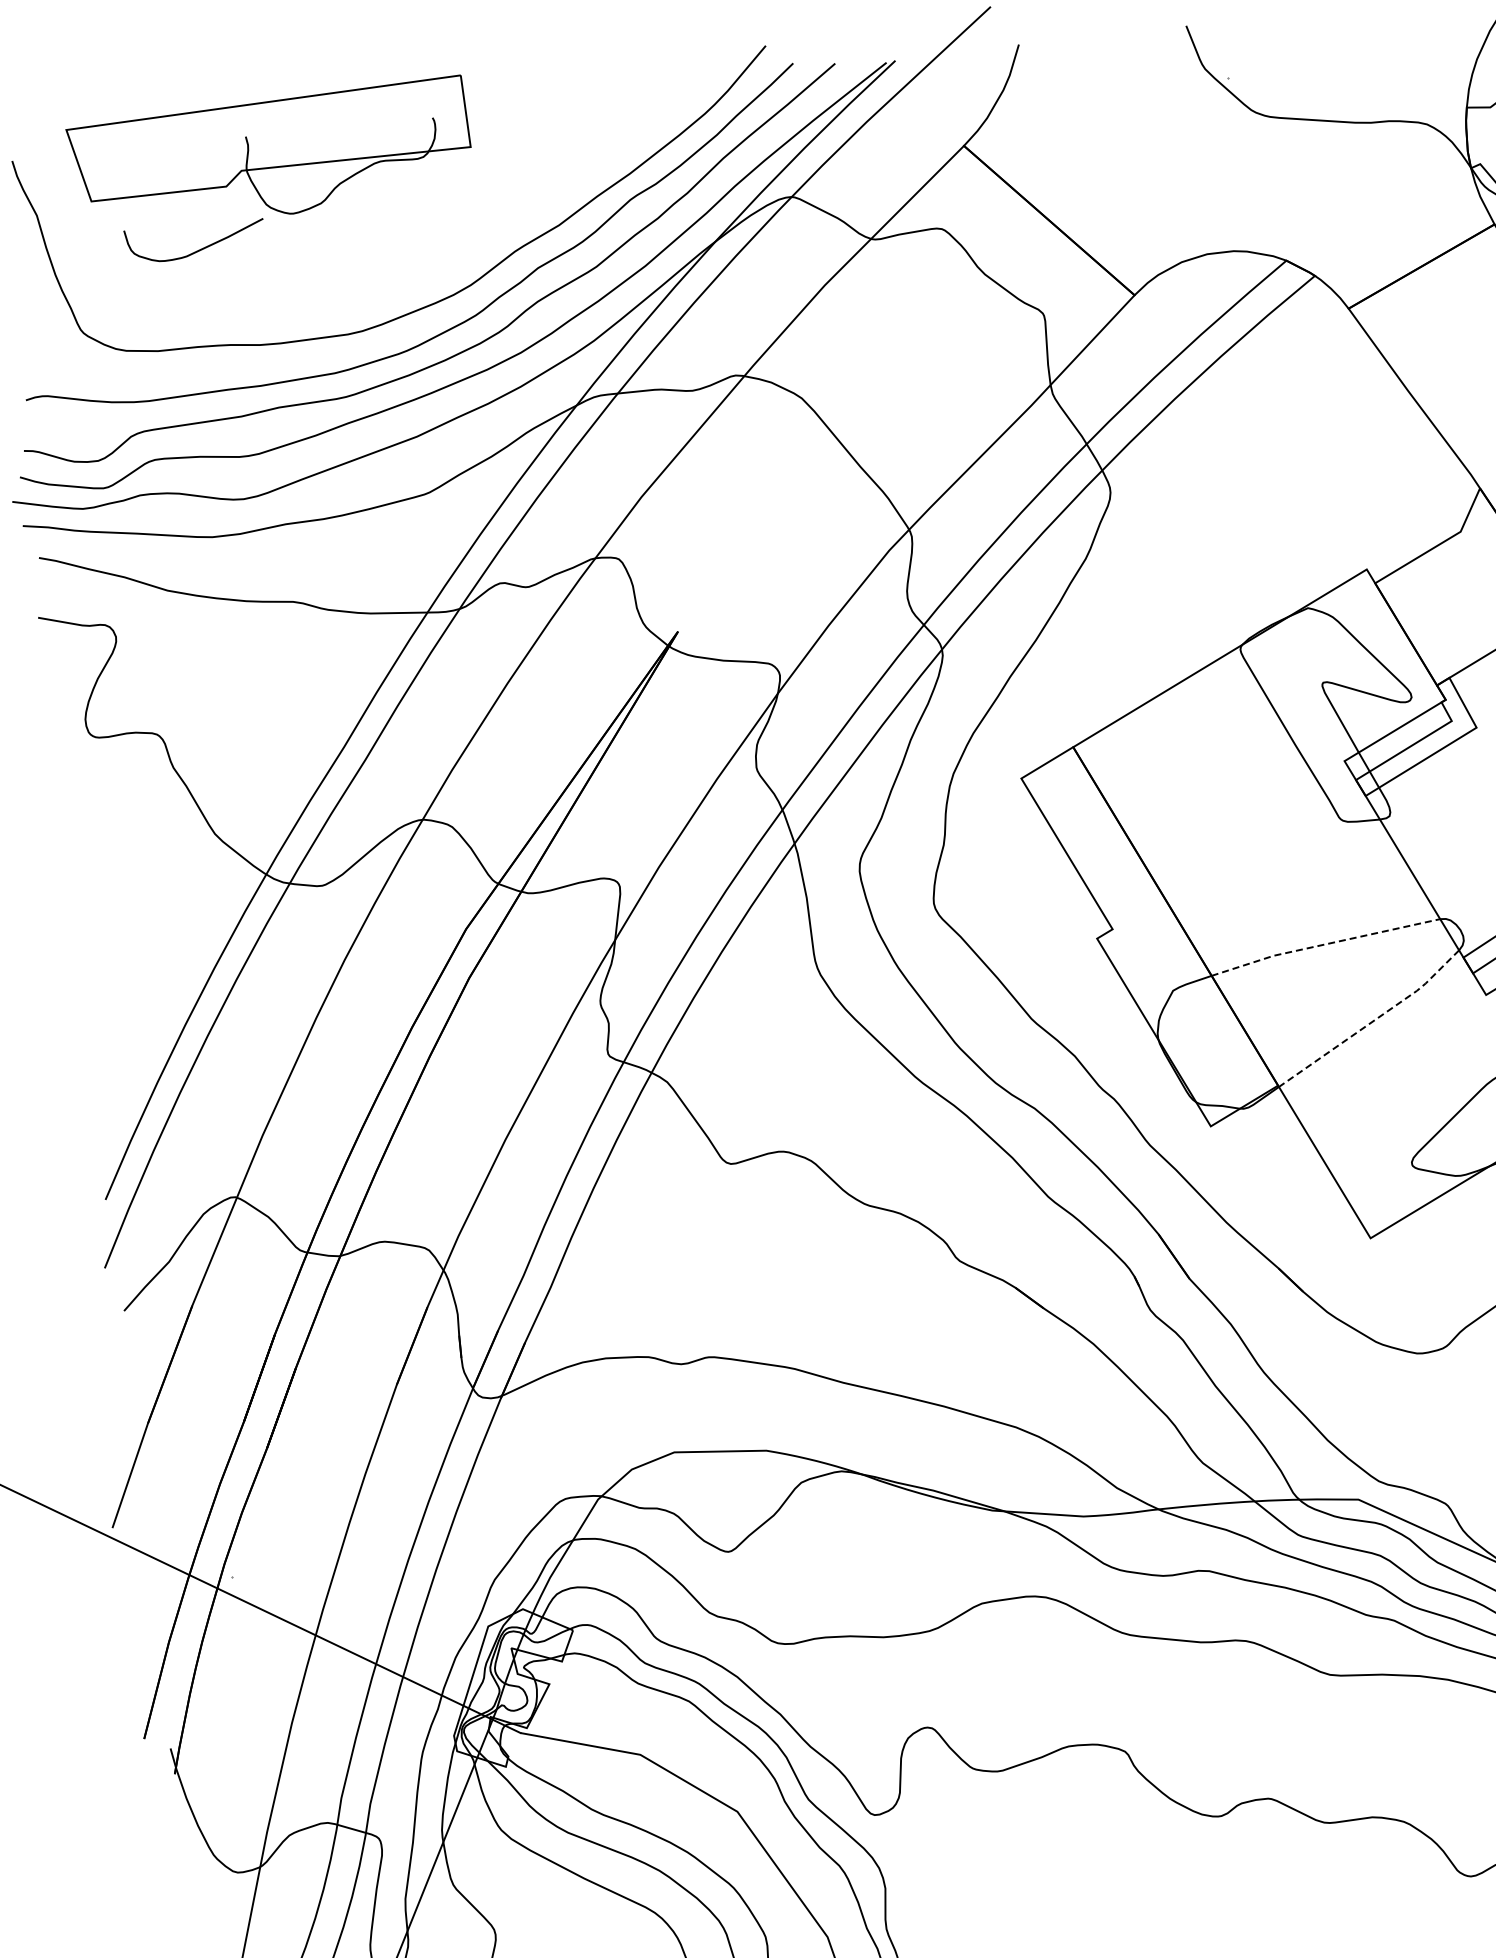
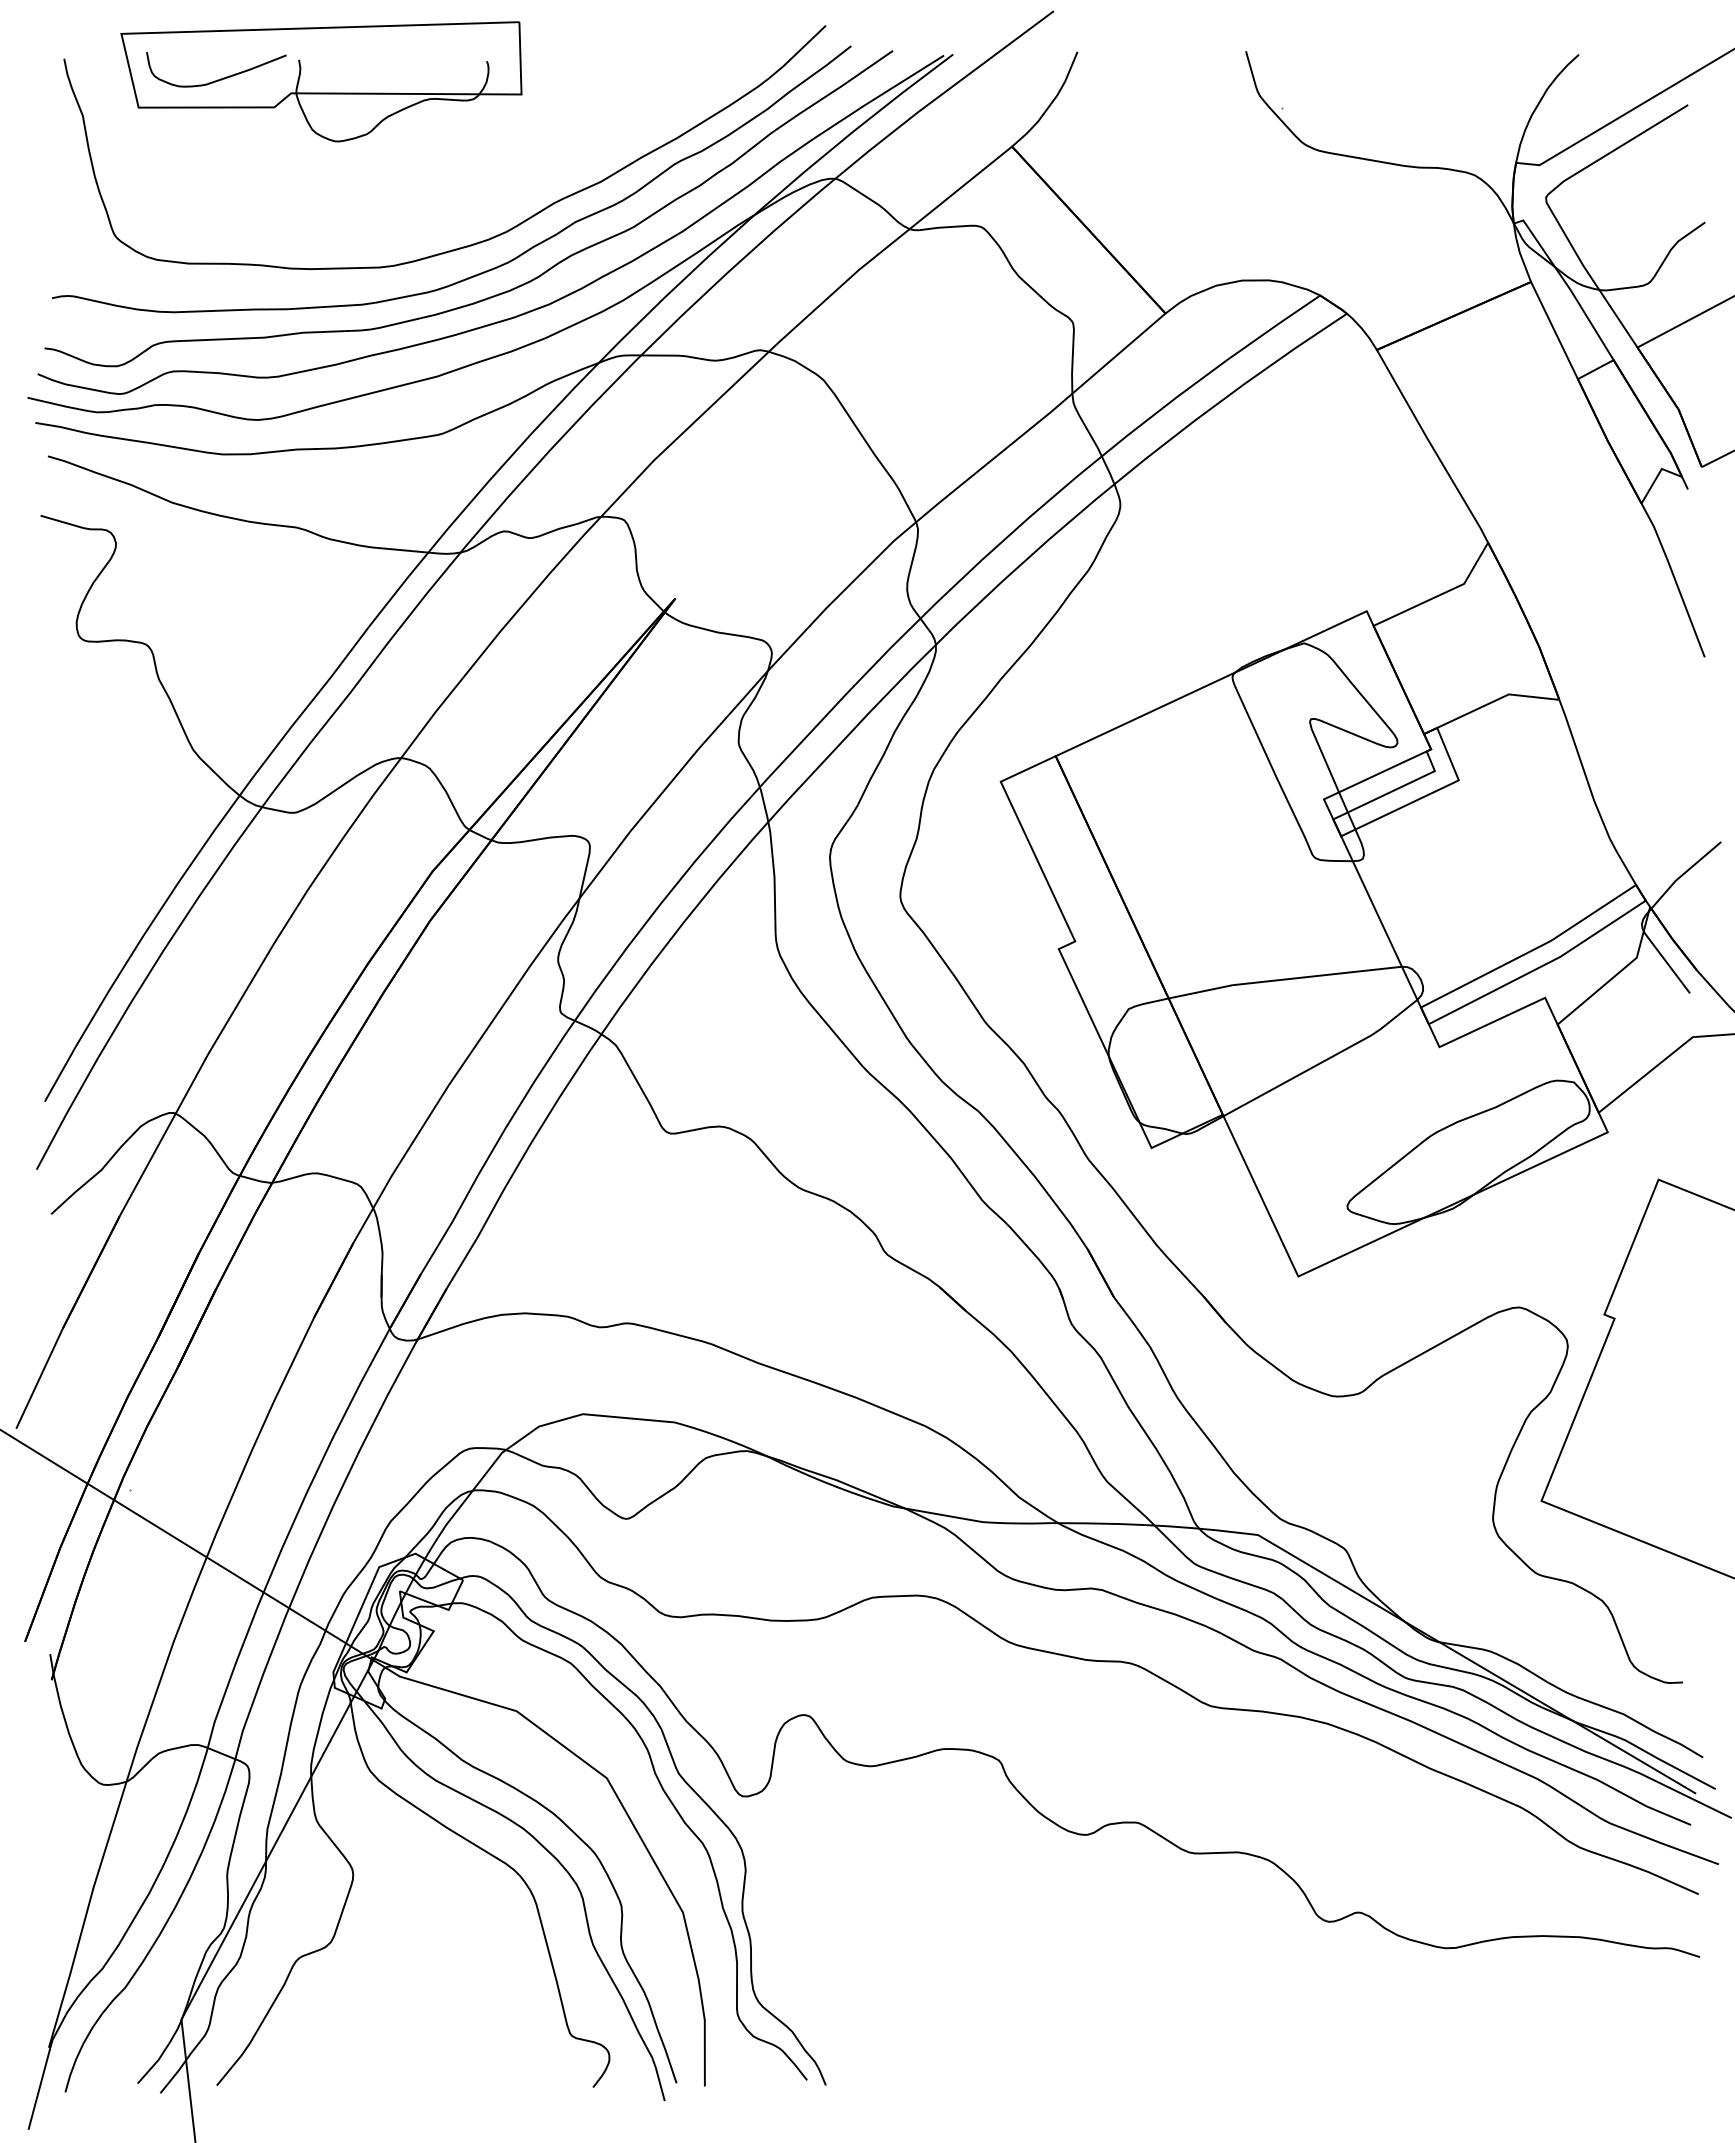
curve: (200, 248) -> (220, 78), moved
line: (1324, 944) -> (1284, 979), dashed -> solid
line: (1372, 1021) -> (1323, 1061), dashed -> solid

